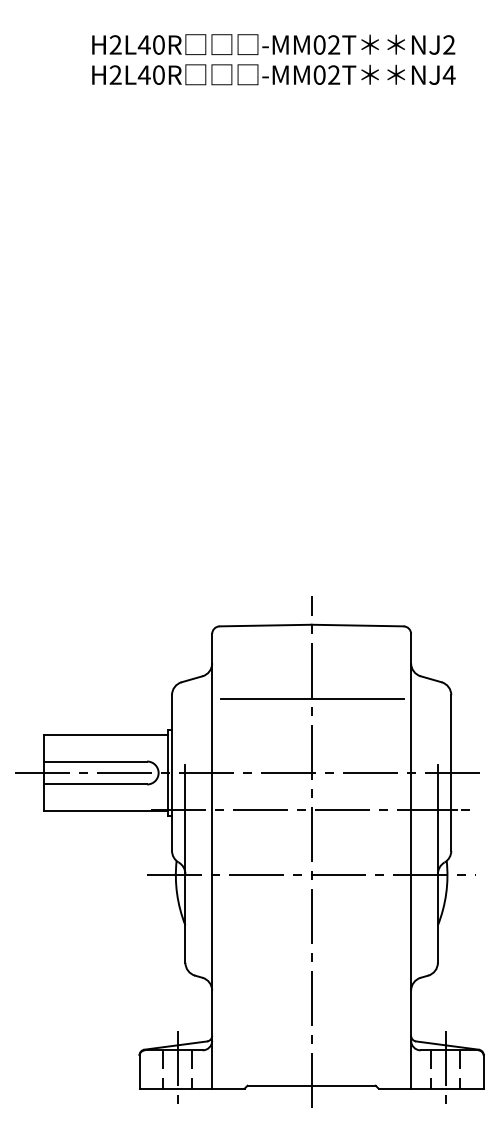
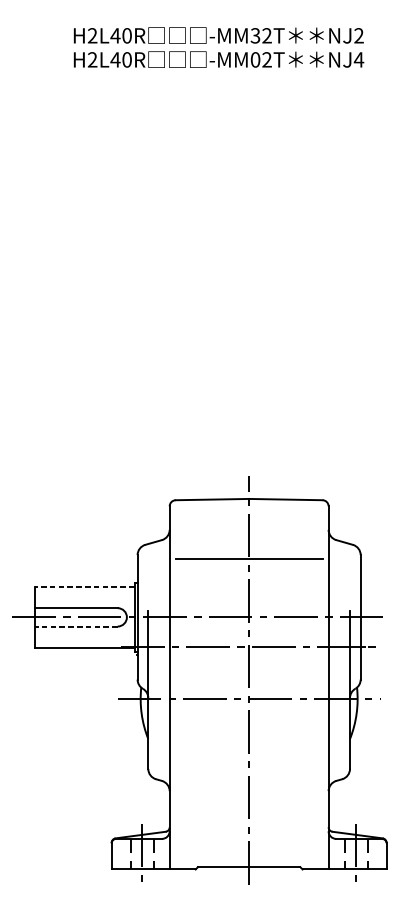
text: (319, 44) -> (255, 35), -MM02T -> -MM32T
line: (105, 734) -> (84, 586), solid -> dashed
line: (95, 784) -> (76, 626), solid -> dashed

